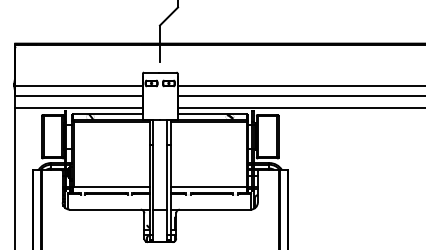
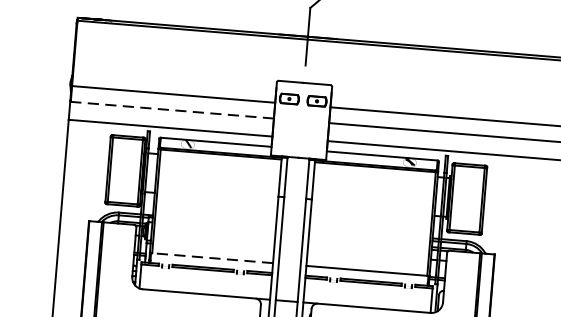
line: (78, 96) -> (171, 110), solid -> dashed
line: (111, 186) -> (212, 257), solid -> dashed

